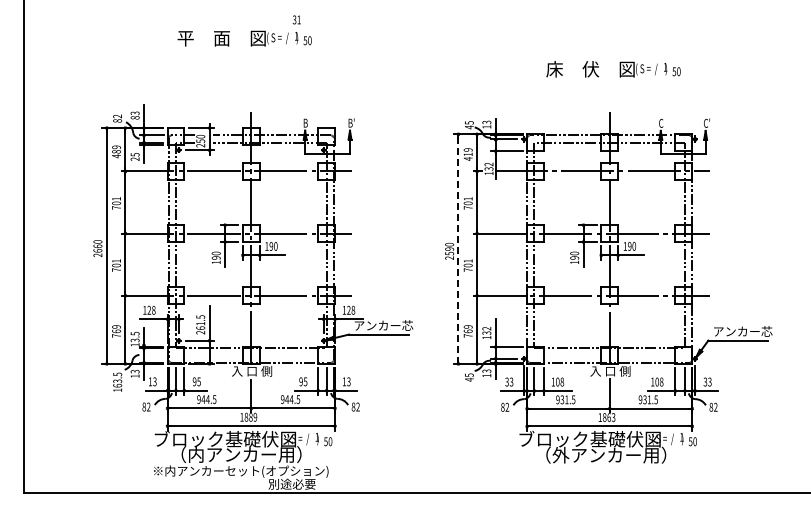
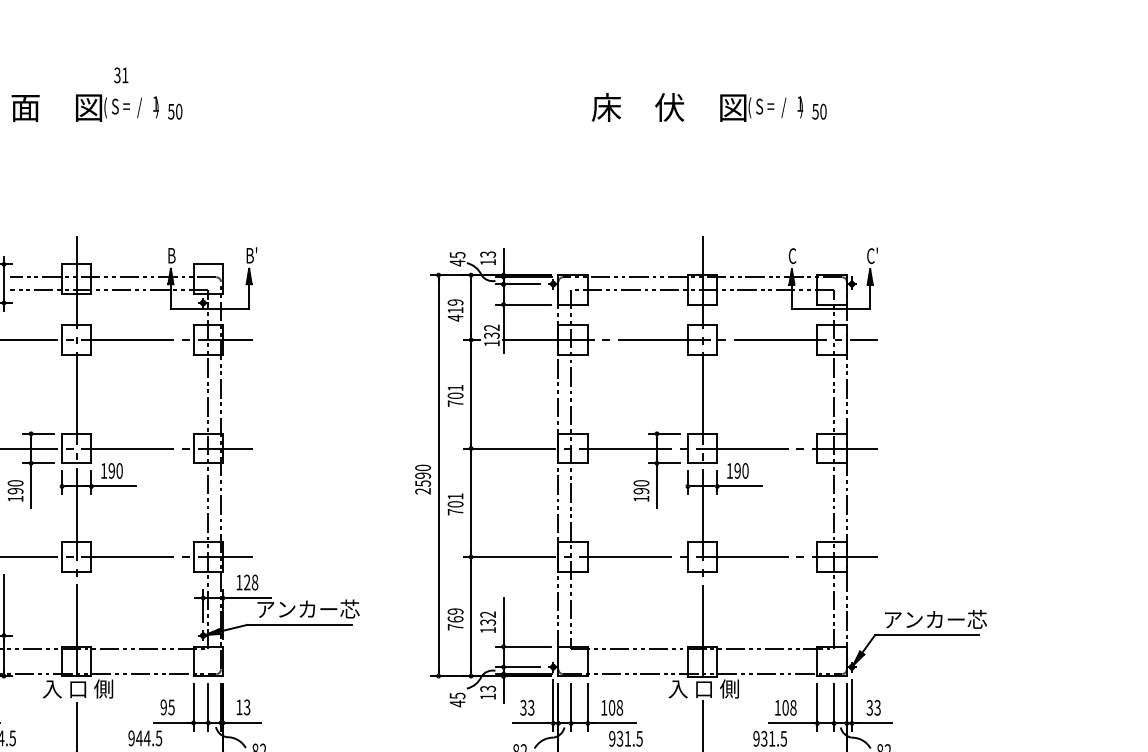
text: (296, 19) -> (120, 74), moved
text: (613, 69) -> (709, 107), moved
line: (458, 249) -> (438, 476), dashed -> solid

